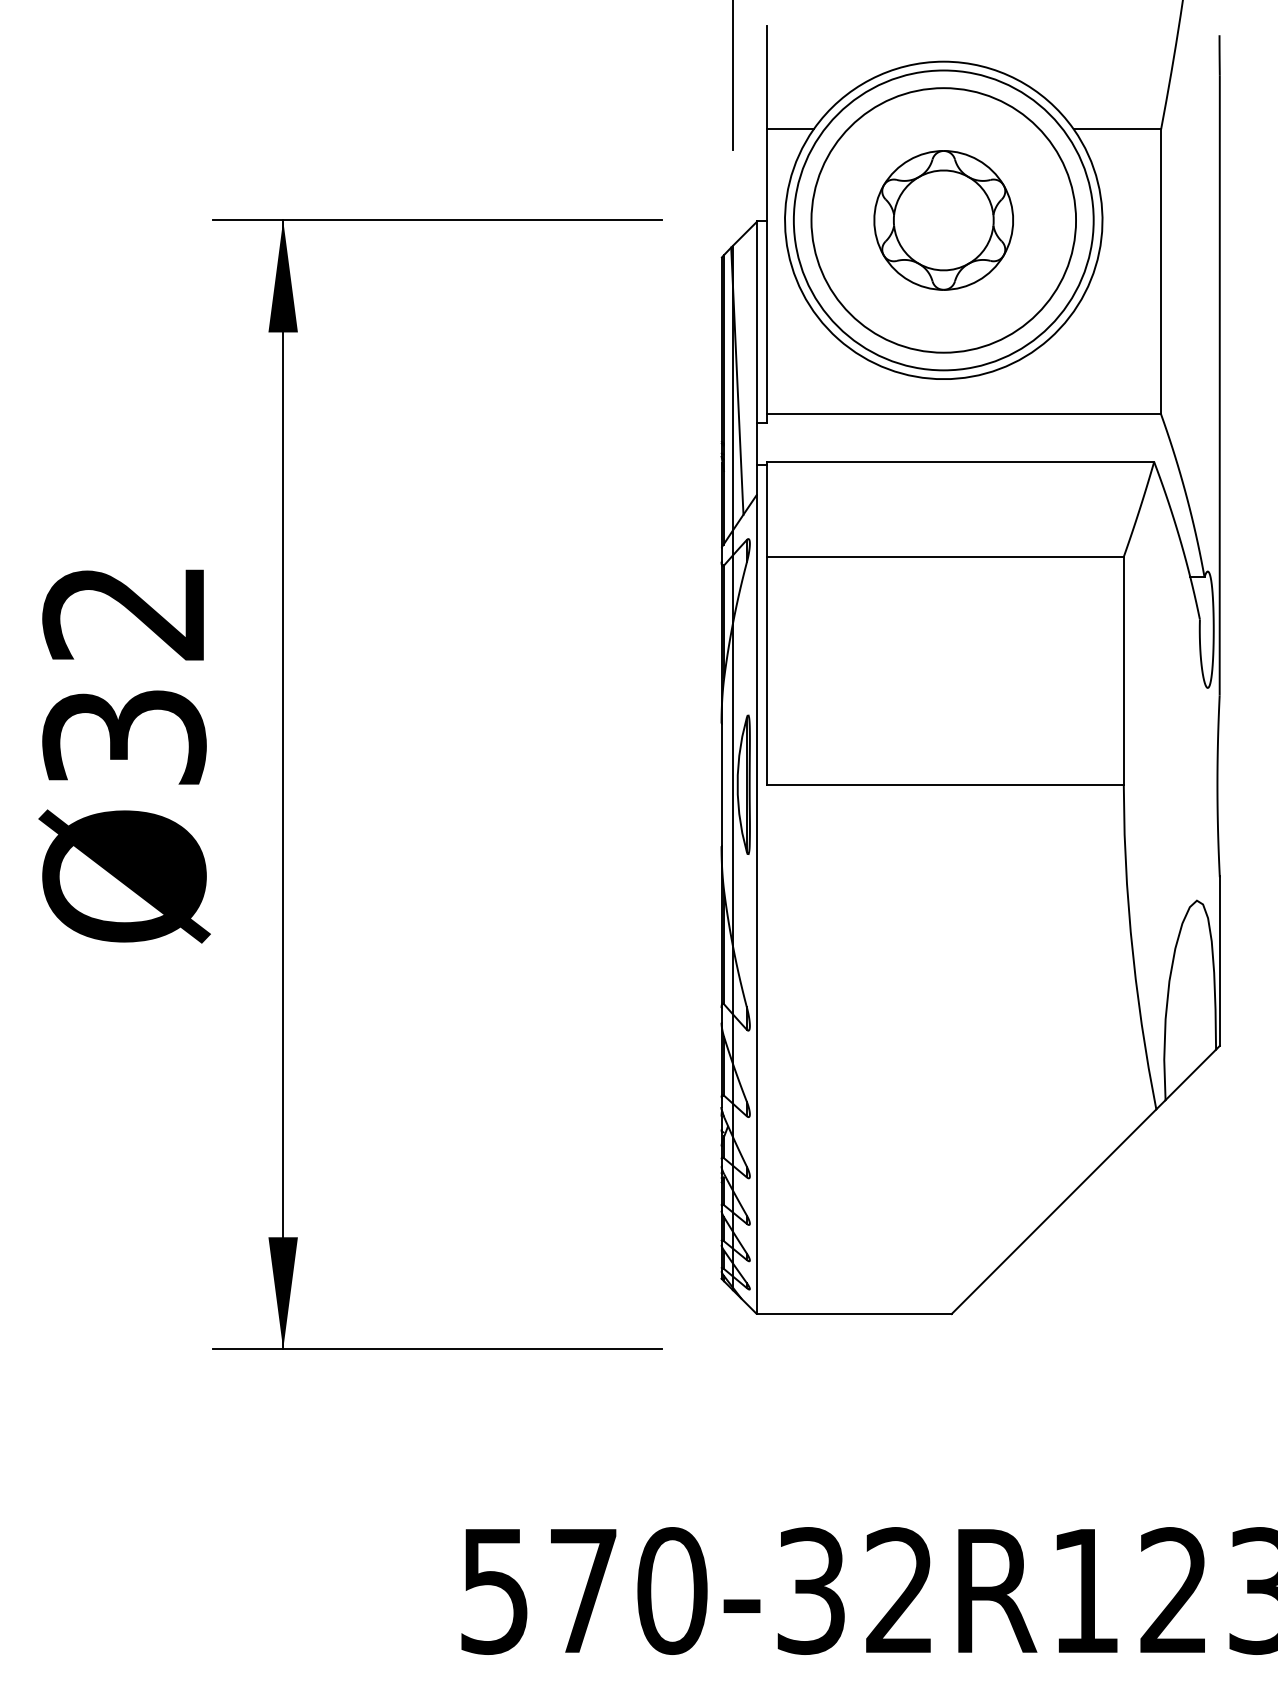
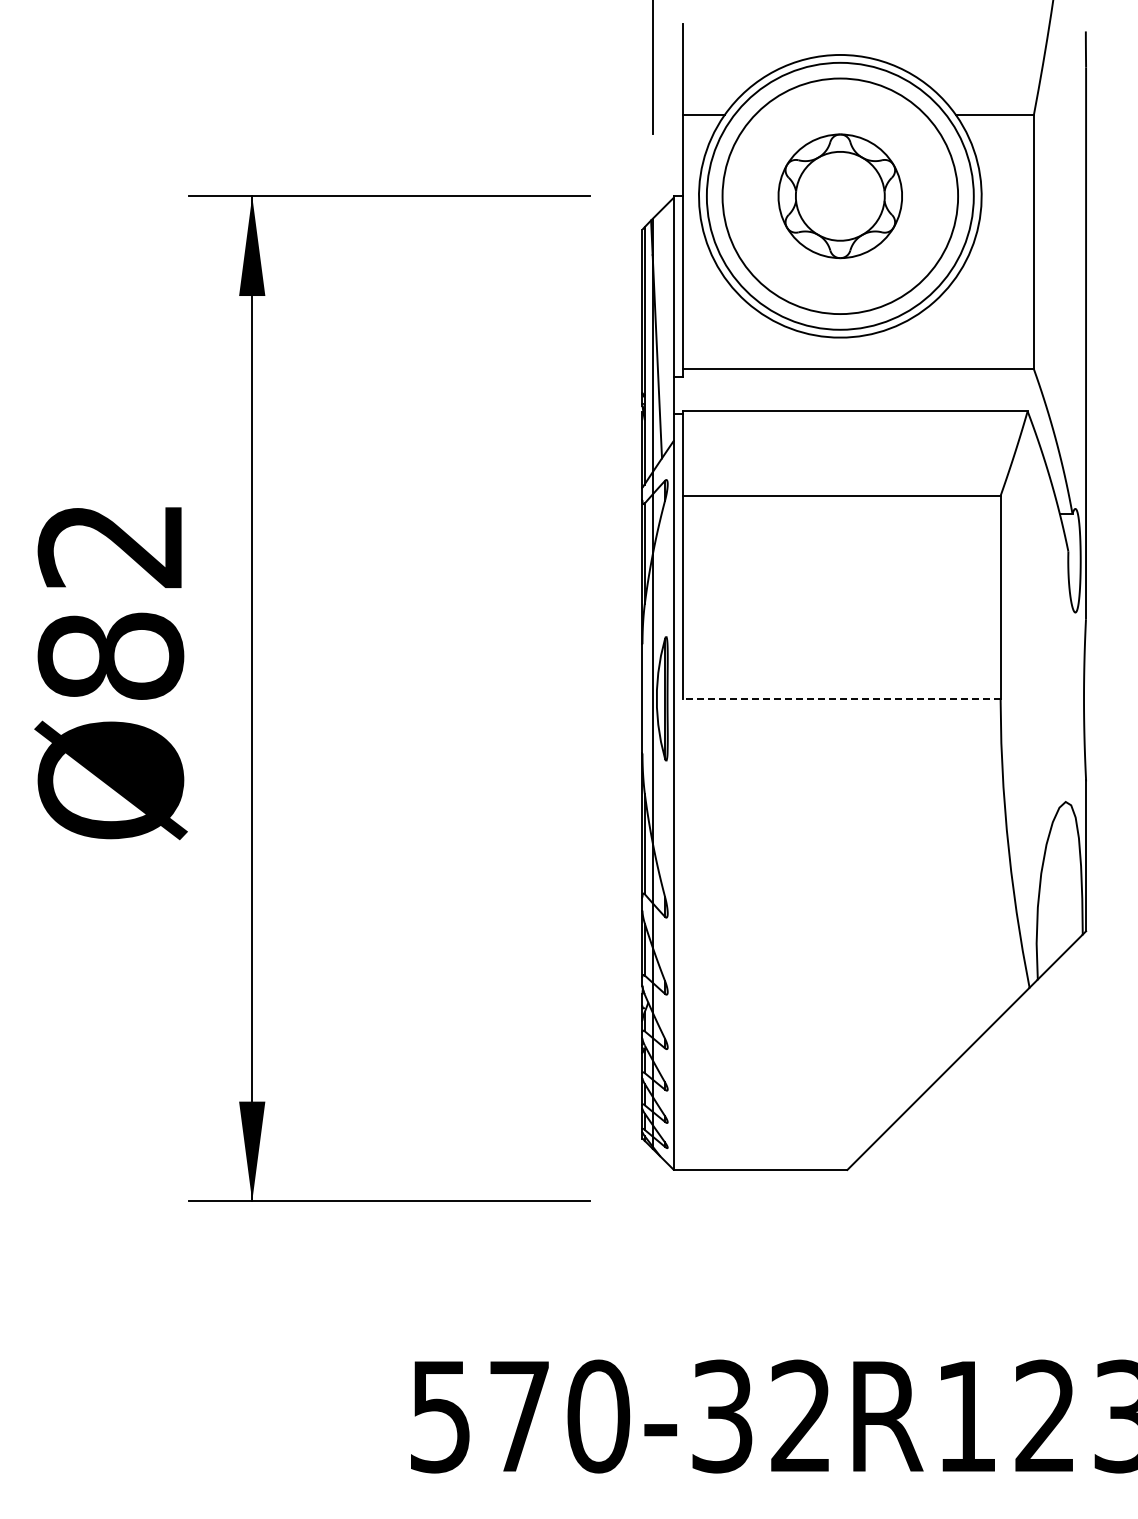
text: (124, 736) -> (110, 655), Ø32 -> Ø82
line: (945, 784) -> (841, 698), solid -> dashed

